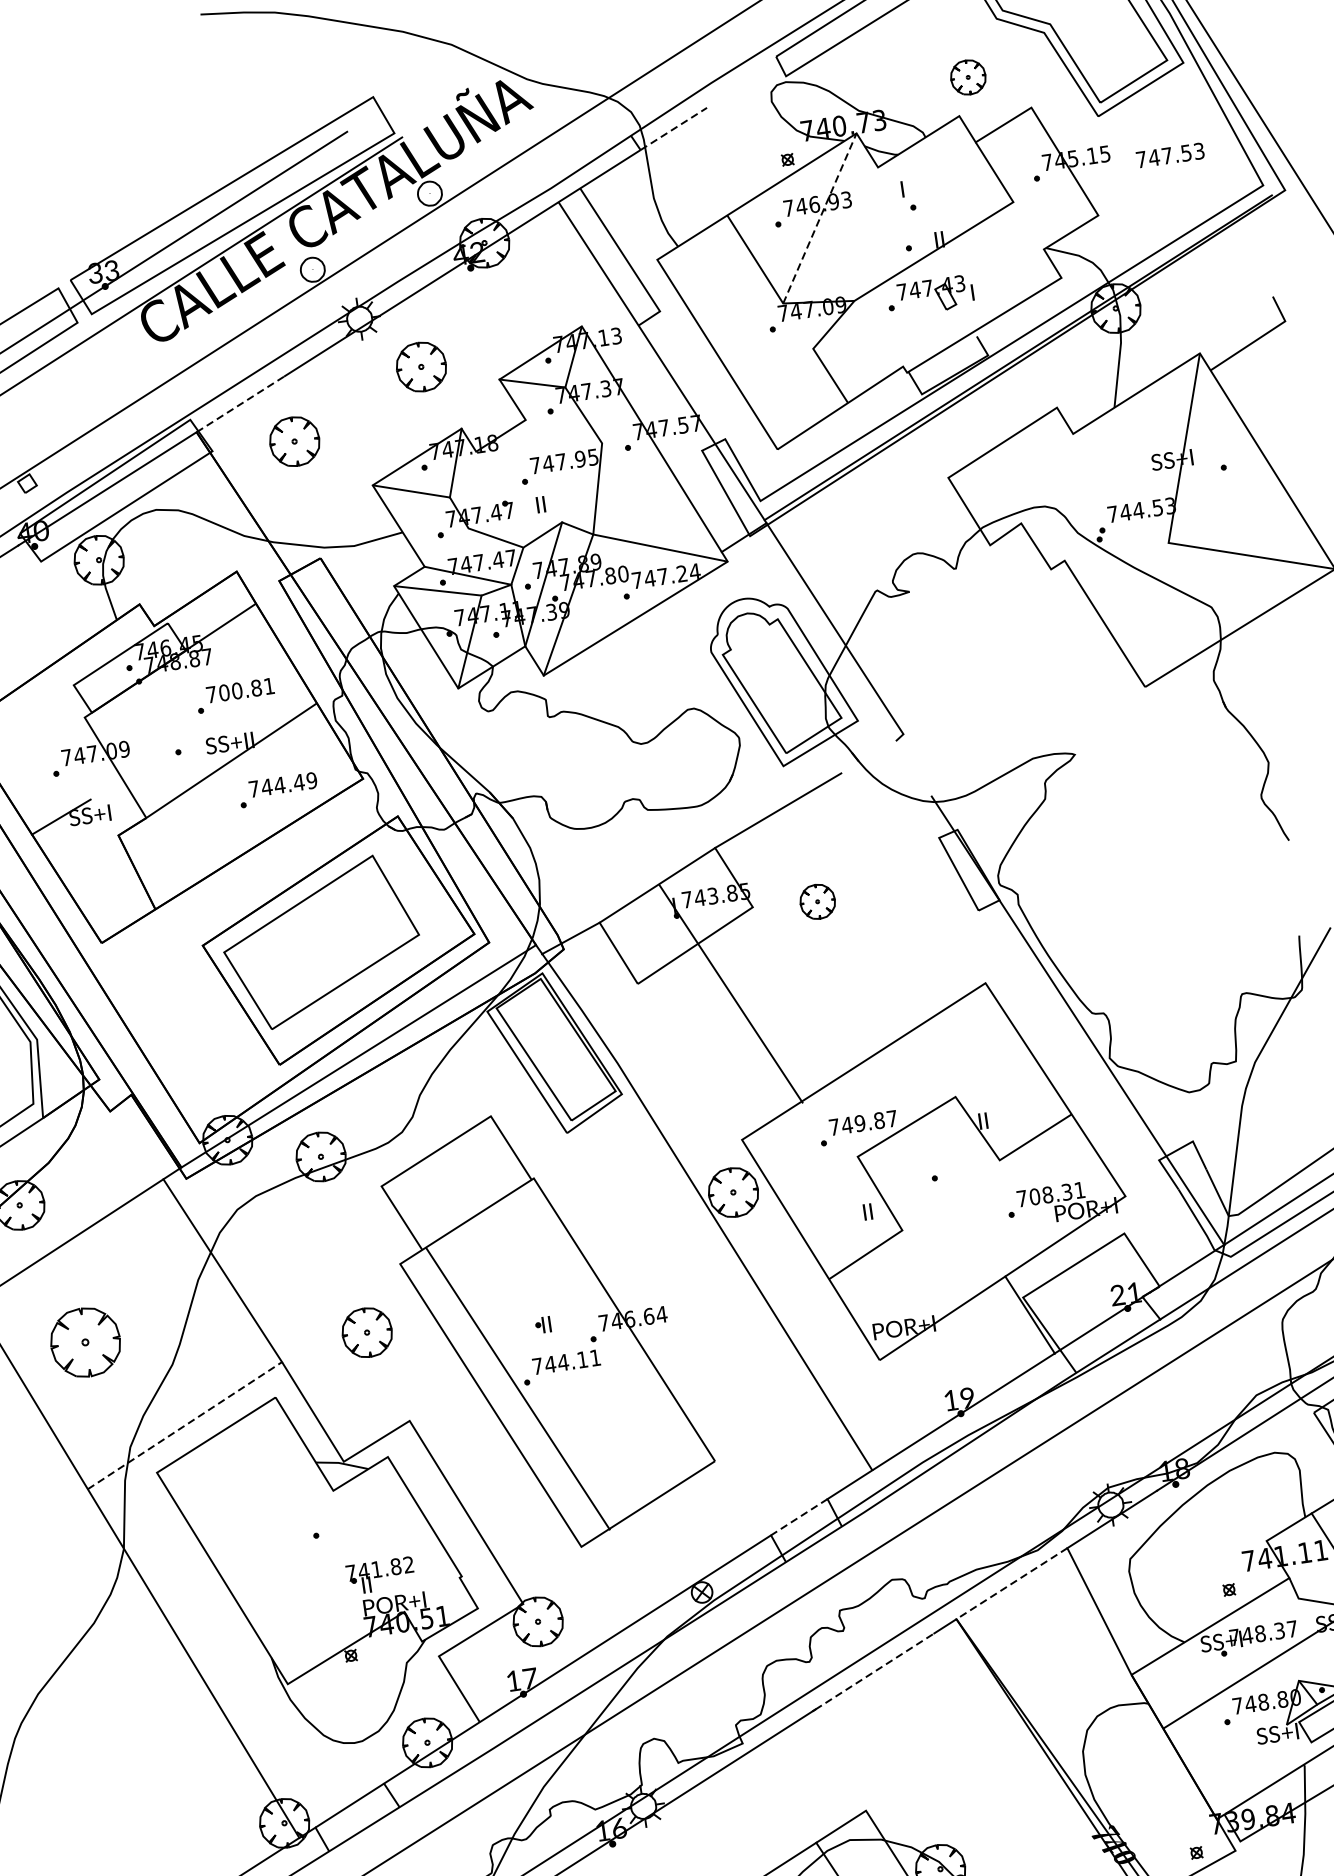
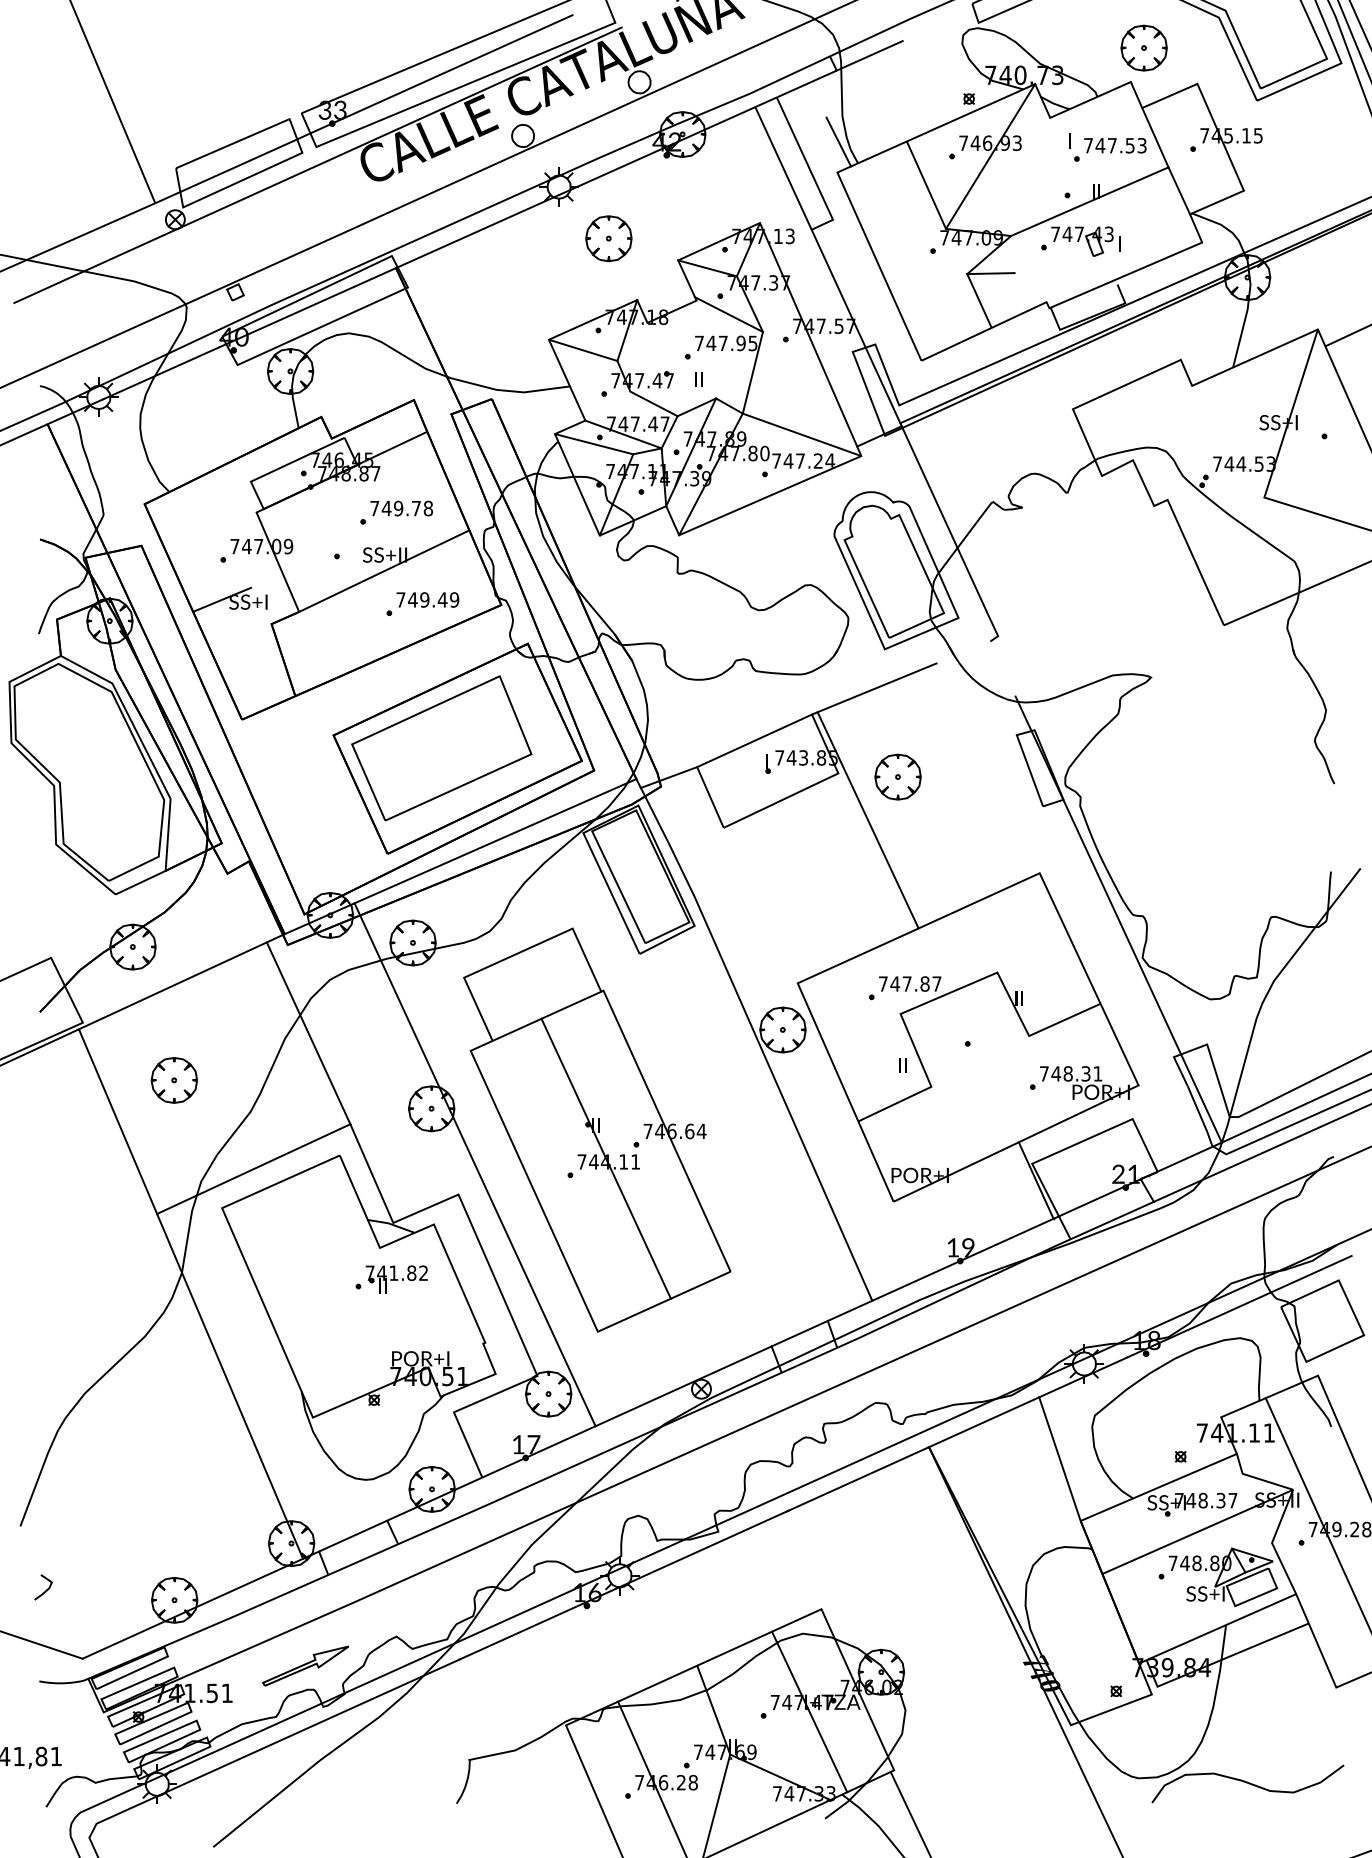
part: (967, 76) -> (1143, 47), size x1.43
line: (674, 128) -> (870, 55), dashed -> solid
text: (1170, 155) -> (1115, 145), moved
line: (819, 218) -> (990, 156), dashed -> solid
line: (1028, 225) -> (1179, 190), added
line: (653, 226) -> (838, 141), added
line: (838, 344) -> (990, 273), added
line: (240, 404) -> (439, 248), dashed -> solid
line: (562, 429) -> (728, 314), added
part: (294, 441) -> (483, 289), removed
text: (246, 689) -> (407, 508), 700.81 -> 749.78
text: (279, 784) -> (424, 599), 744.49 -> 749.49
part: (817, 901) -> (897, 776), size x1.43
line: (730, 994) -> (867, 820), moved
text: (859, 1122) -> (906, 983), 749.87 -> 747.87
text: (1035, 1196) -> (1056, 1073), 708.31 -> 748.31
part: (84, 1342) -> (173, 1080), size x0.71
line: (422, 1385) -> (474, 1164), added
line: (517, 1388) -> (605, 1158), moved
line: (184, 1426) -> (253, 1169), dashed -> solid
line: (799, 1517) -> (799, 1333), dashed -> solid
part: (380, 1575) -> (396, 1279), moved
line: (1011, 1584) -> (983, 1422), dashed -> solid
line: (874, 1671) -> (847, 1483), dashed -> solid

